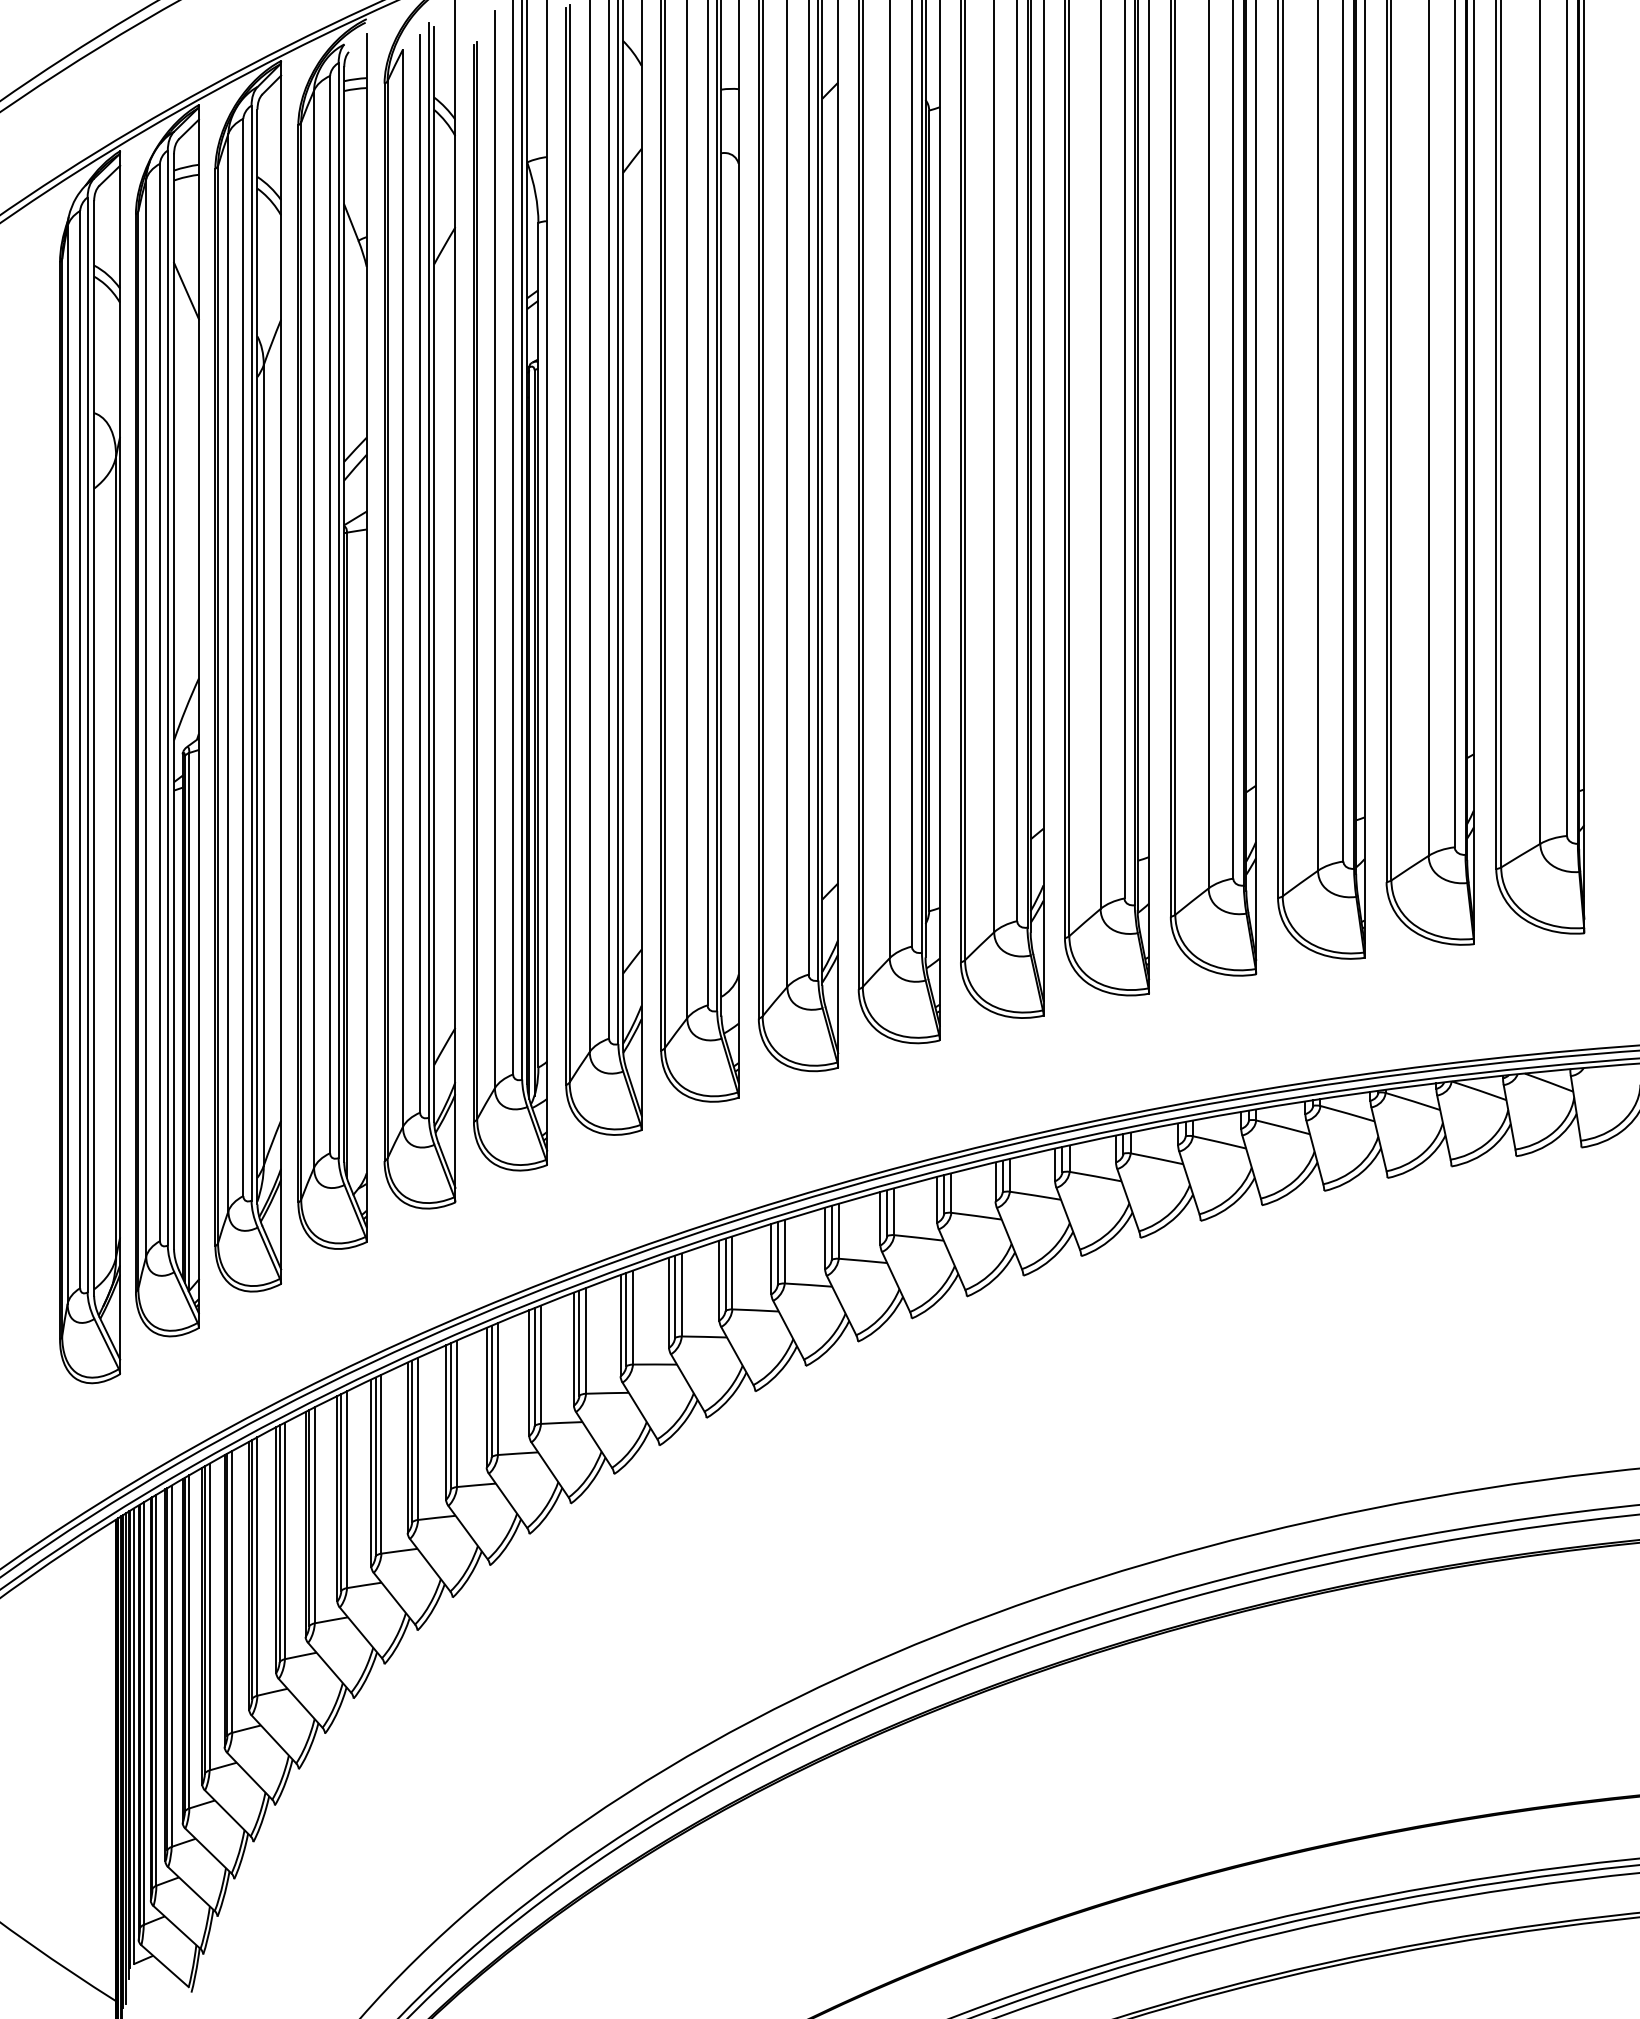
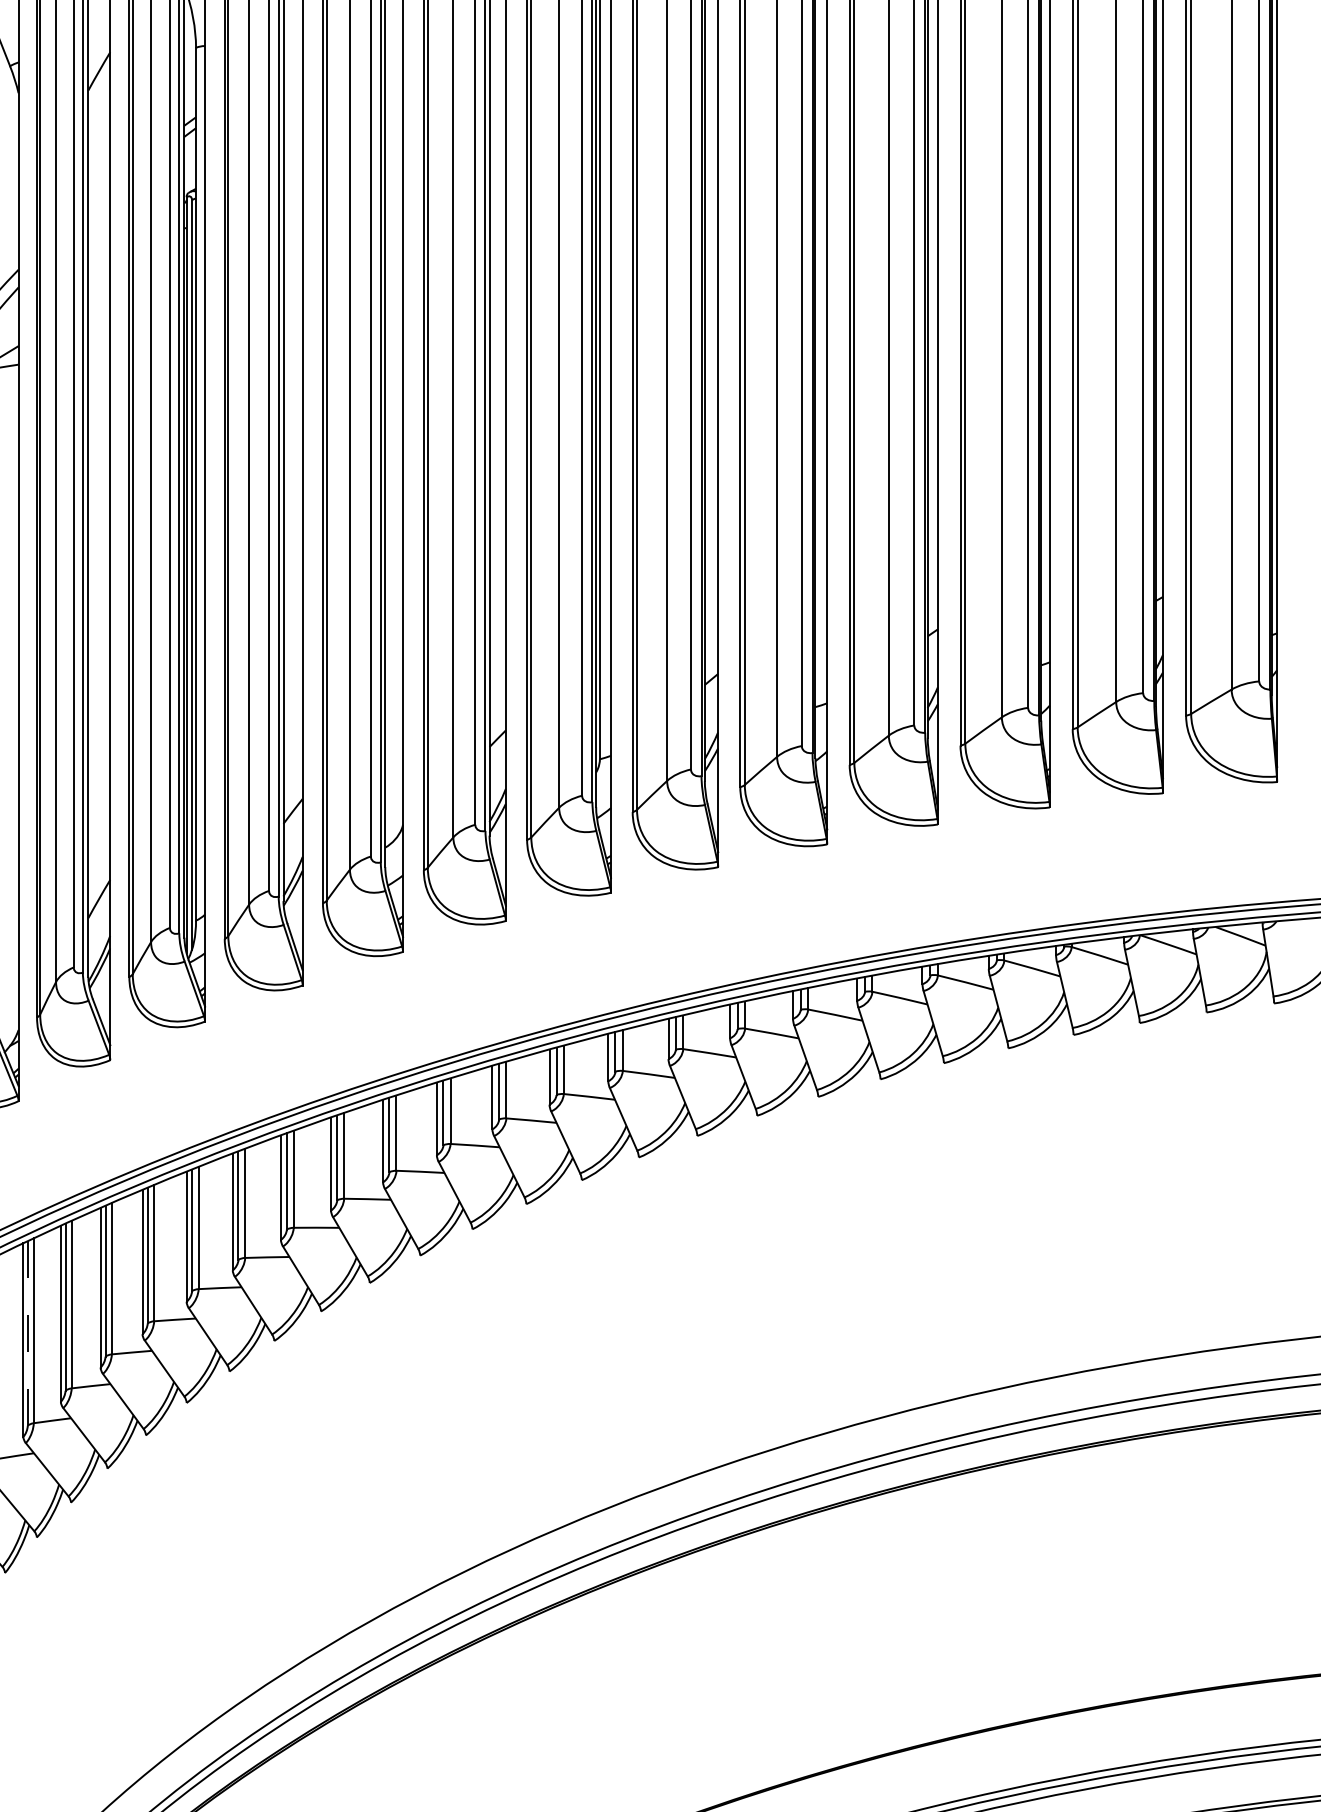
line: (375, 1467) -> (27, 1334), solid -> dashed

